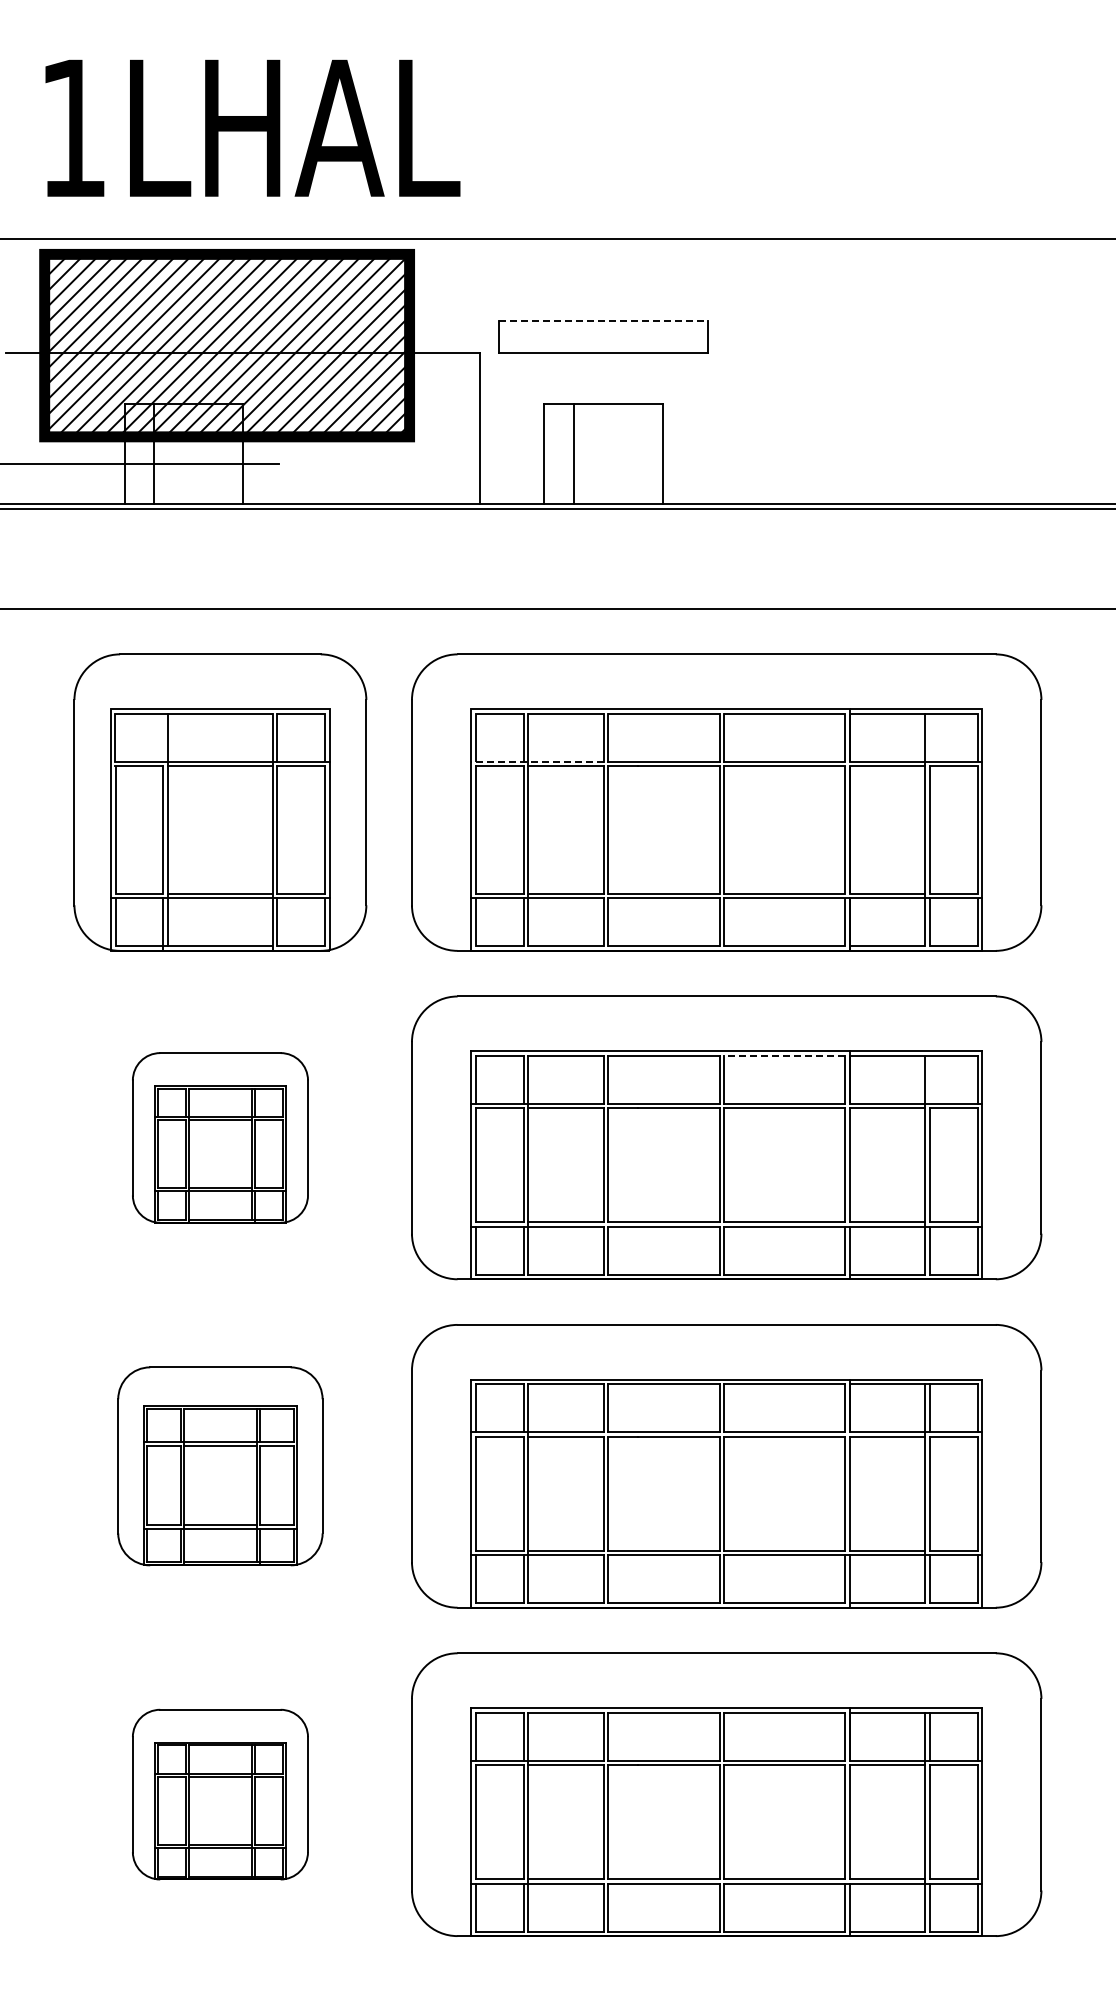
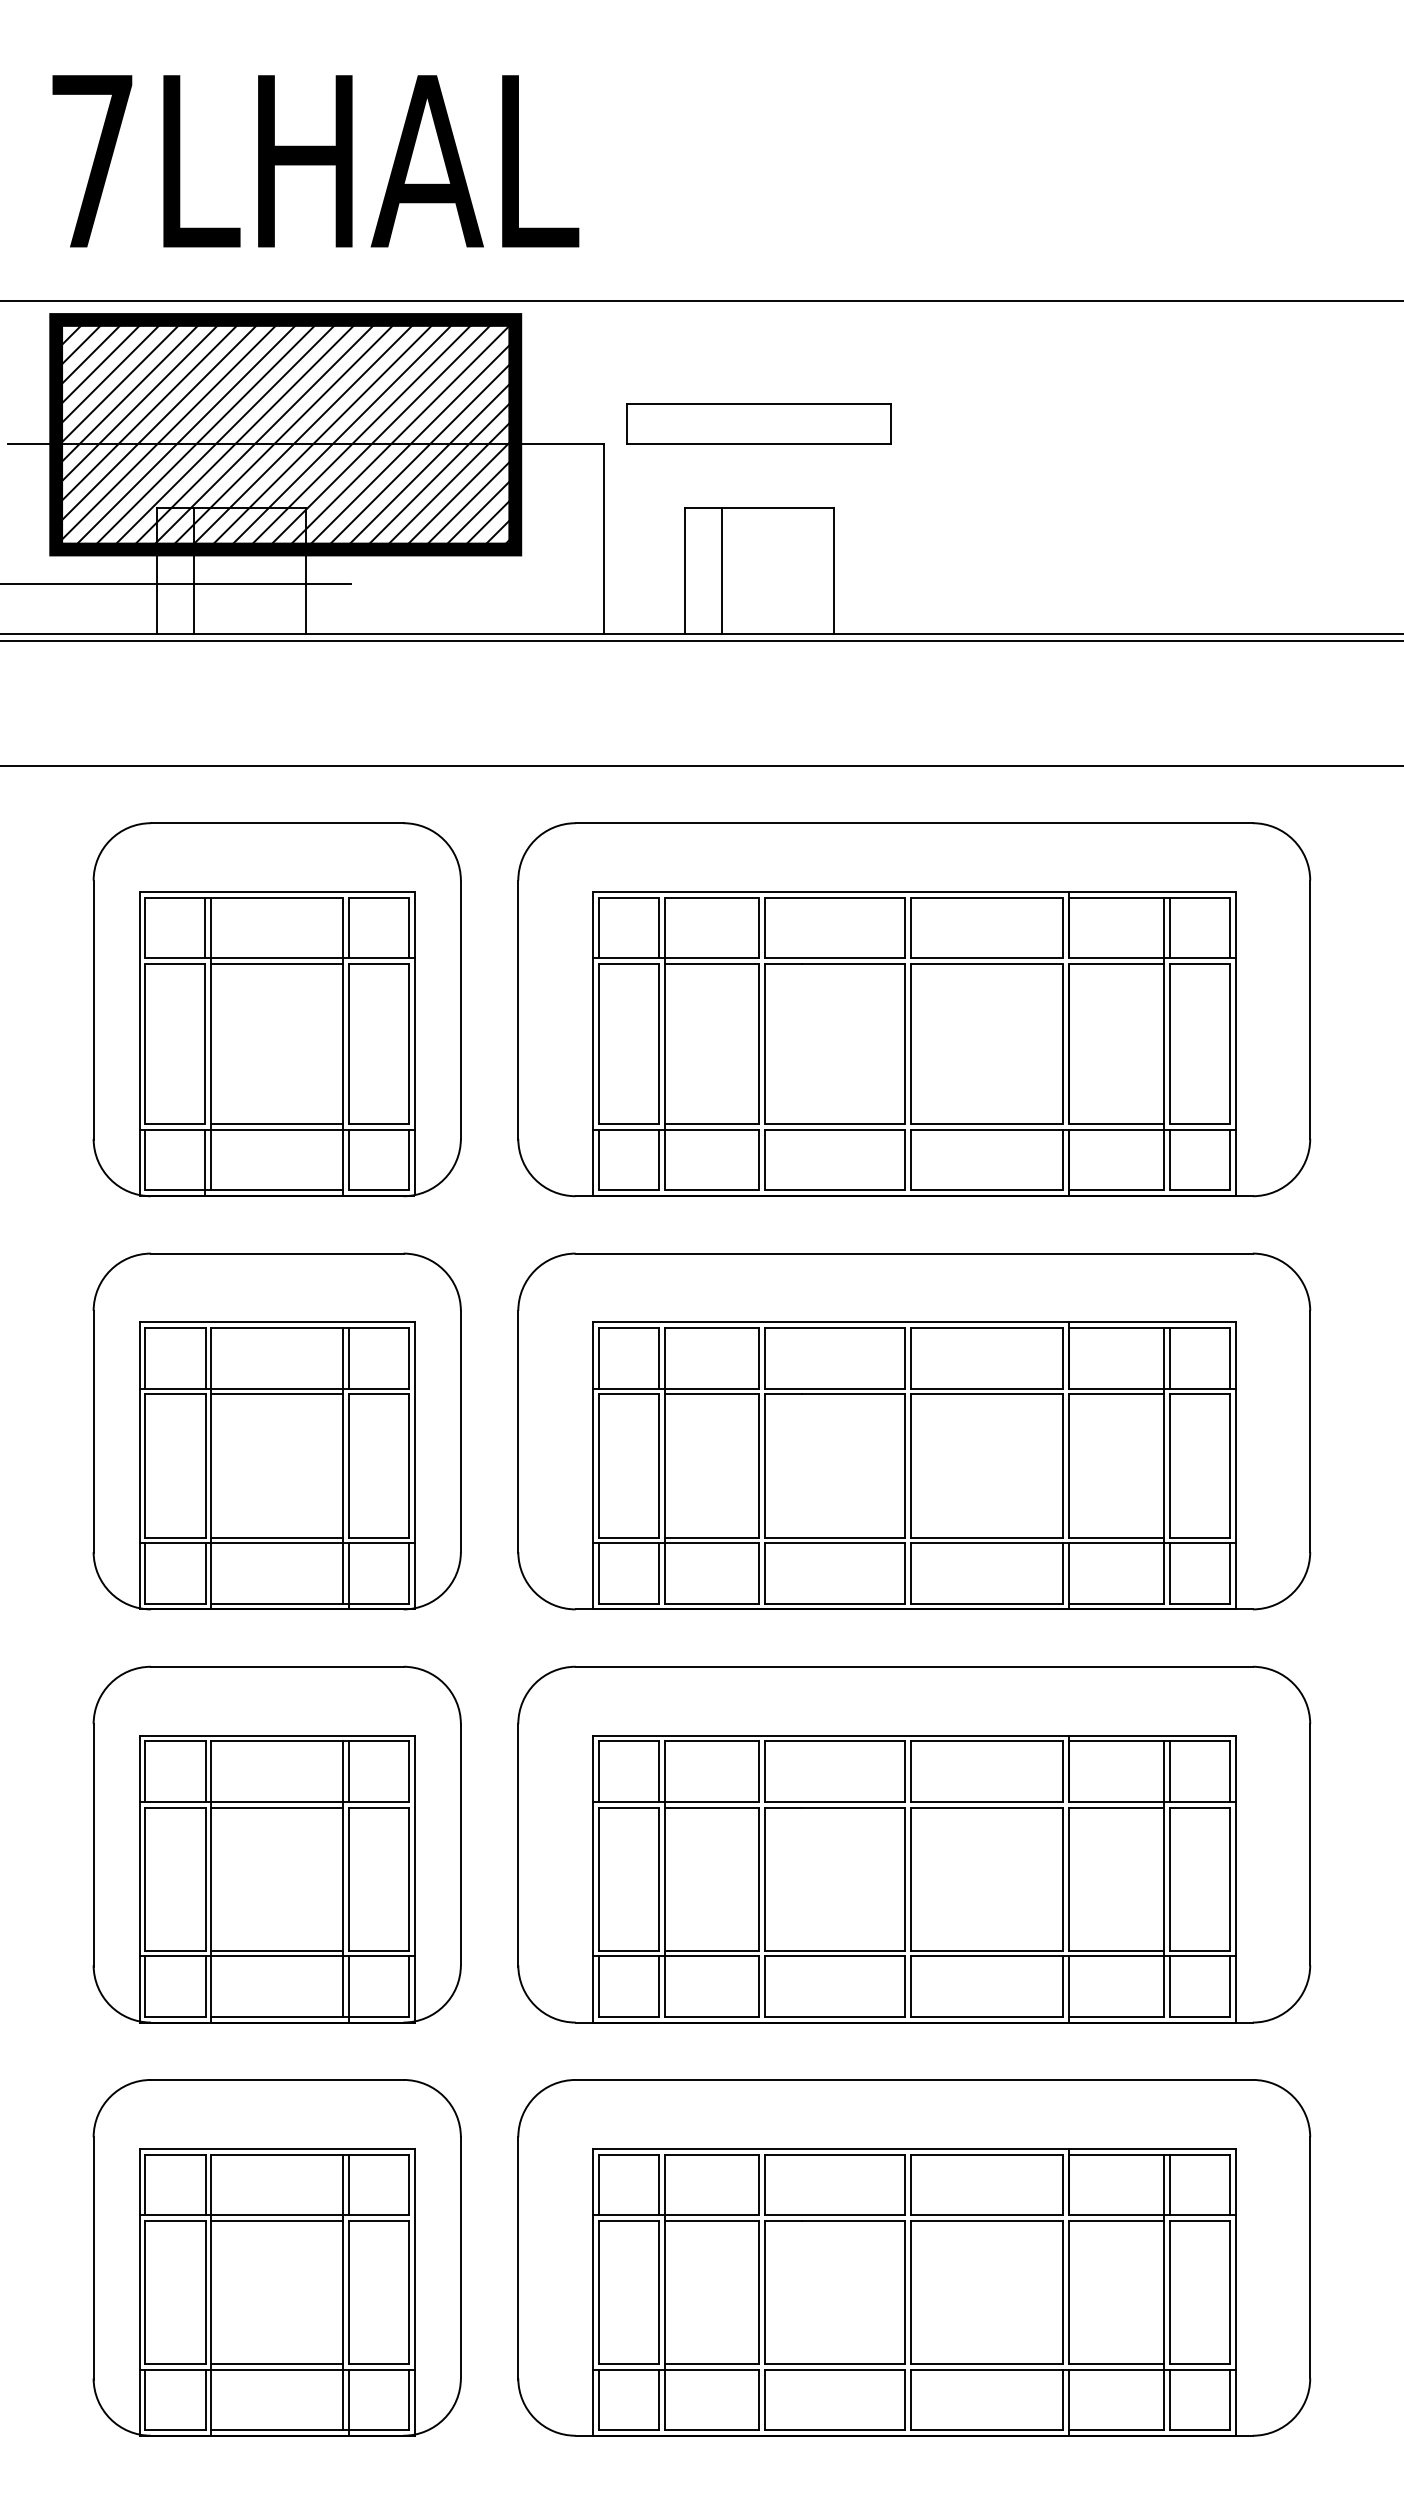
text: (73, 127) -> (92, 160), 1LHAL -> 7LHAL
line: (603, 321) -> (759, 404), dashed -> solid
line: (163, 737) -> (205, 927), added
line: (929, 737) -> (1169, 927), added
line: (536, 761) -> (674, 957), dashed -> solid
line: (784, 1055) -> (986, 1327), dashed -> solid
line: (929, 1079) -> (1169, 1358), added
part: (220, 1137) -> (277, 1431), size x1.67
part: (220, 1466) -> (277, 1844), size x1.43
part: (220, 1794) -> (277, 2257), size x1.67

